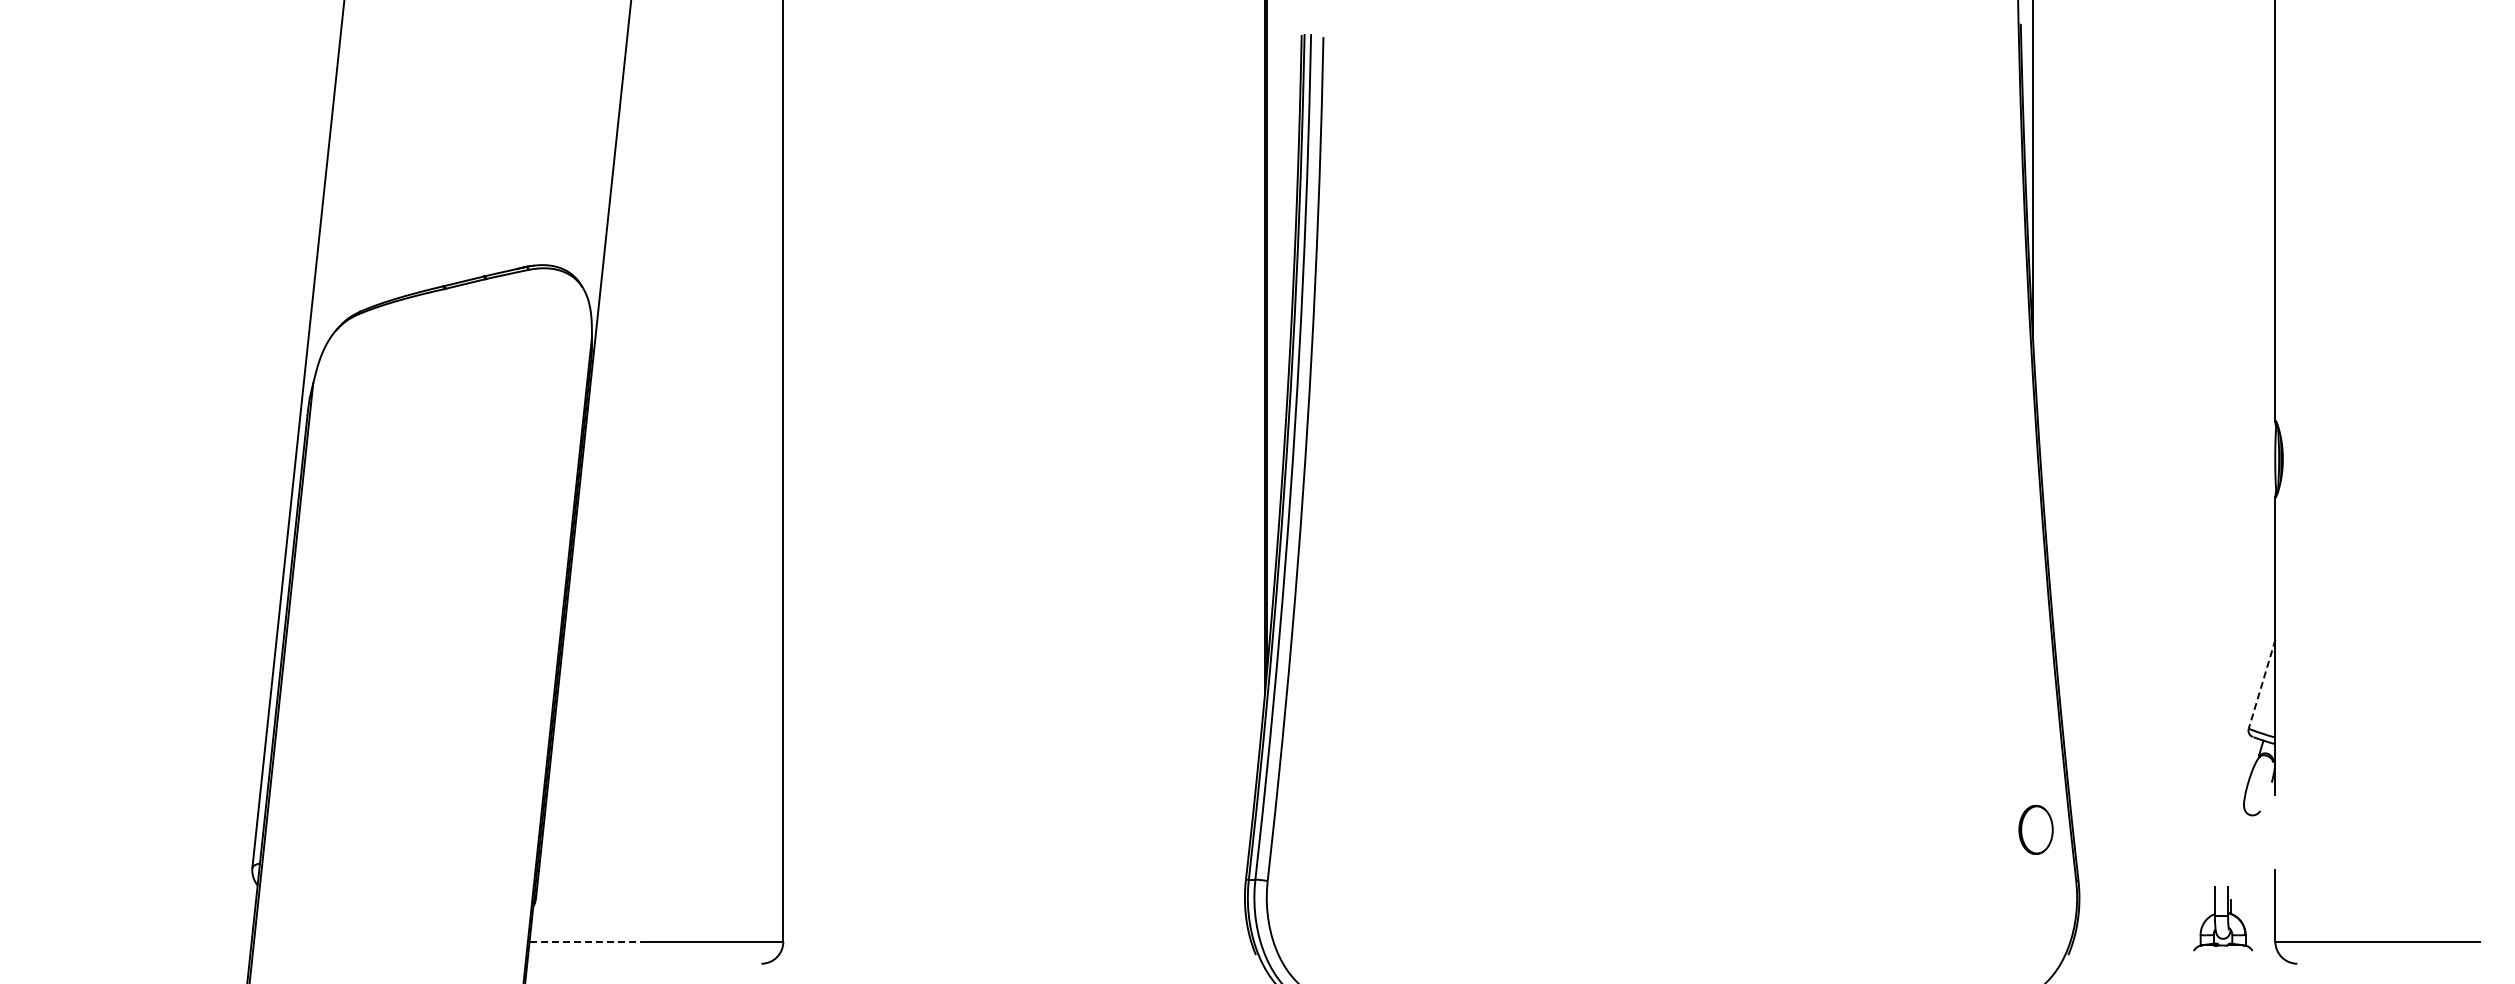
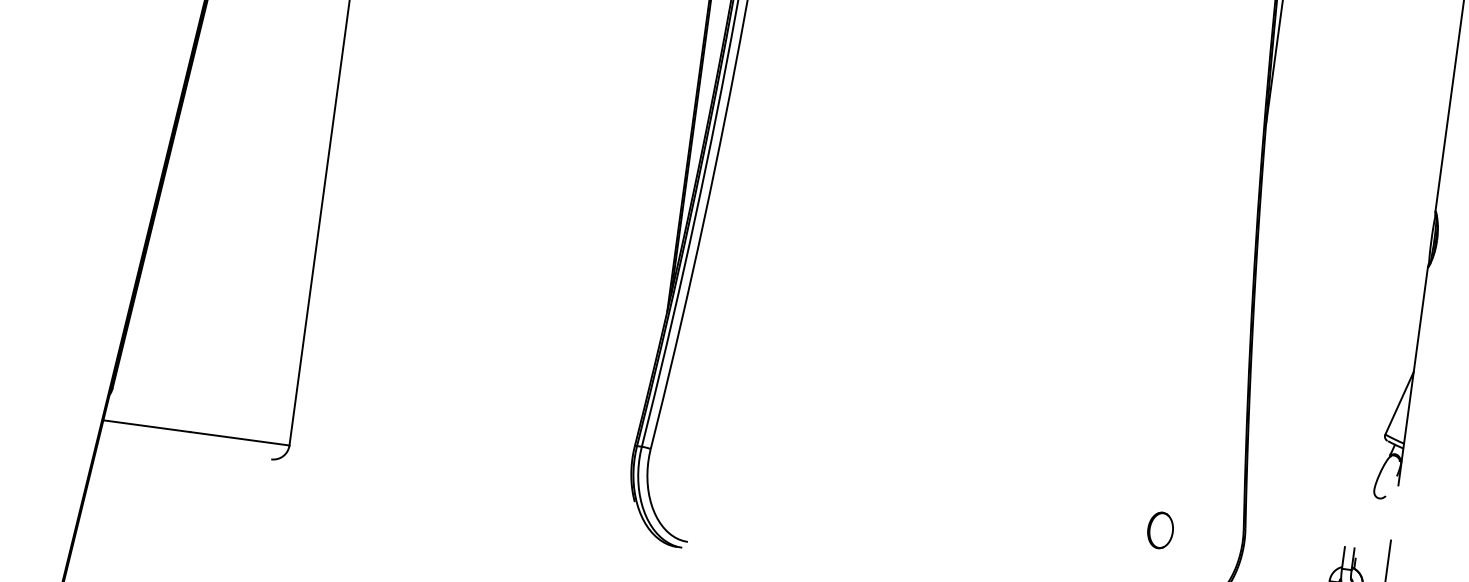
line: (2261, 684) -> (1399, 403), dashed -> solid
part: (2035, 829) -> (1160, 530), moved
line: (589, 941) -> (147, 426), dashed -> solid

